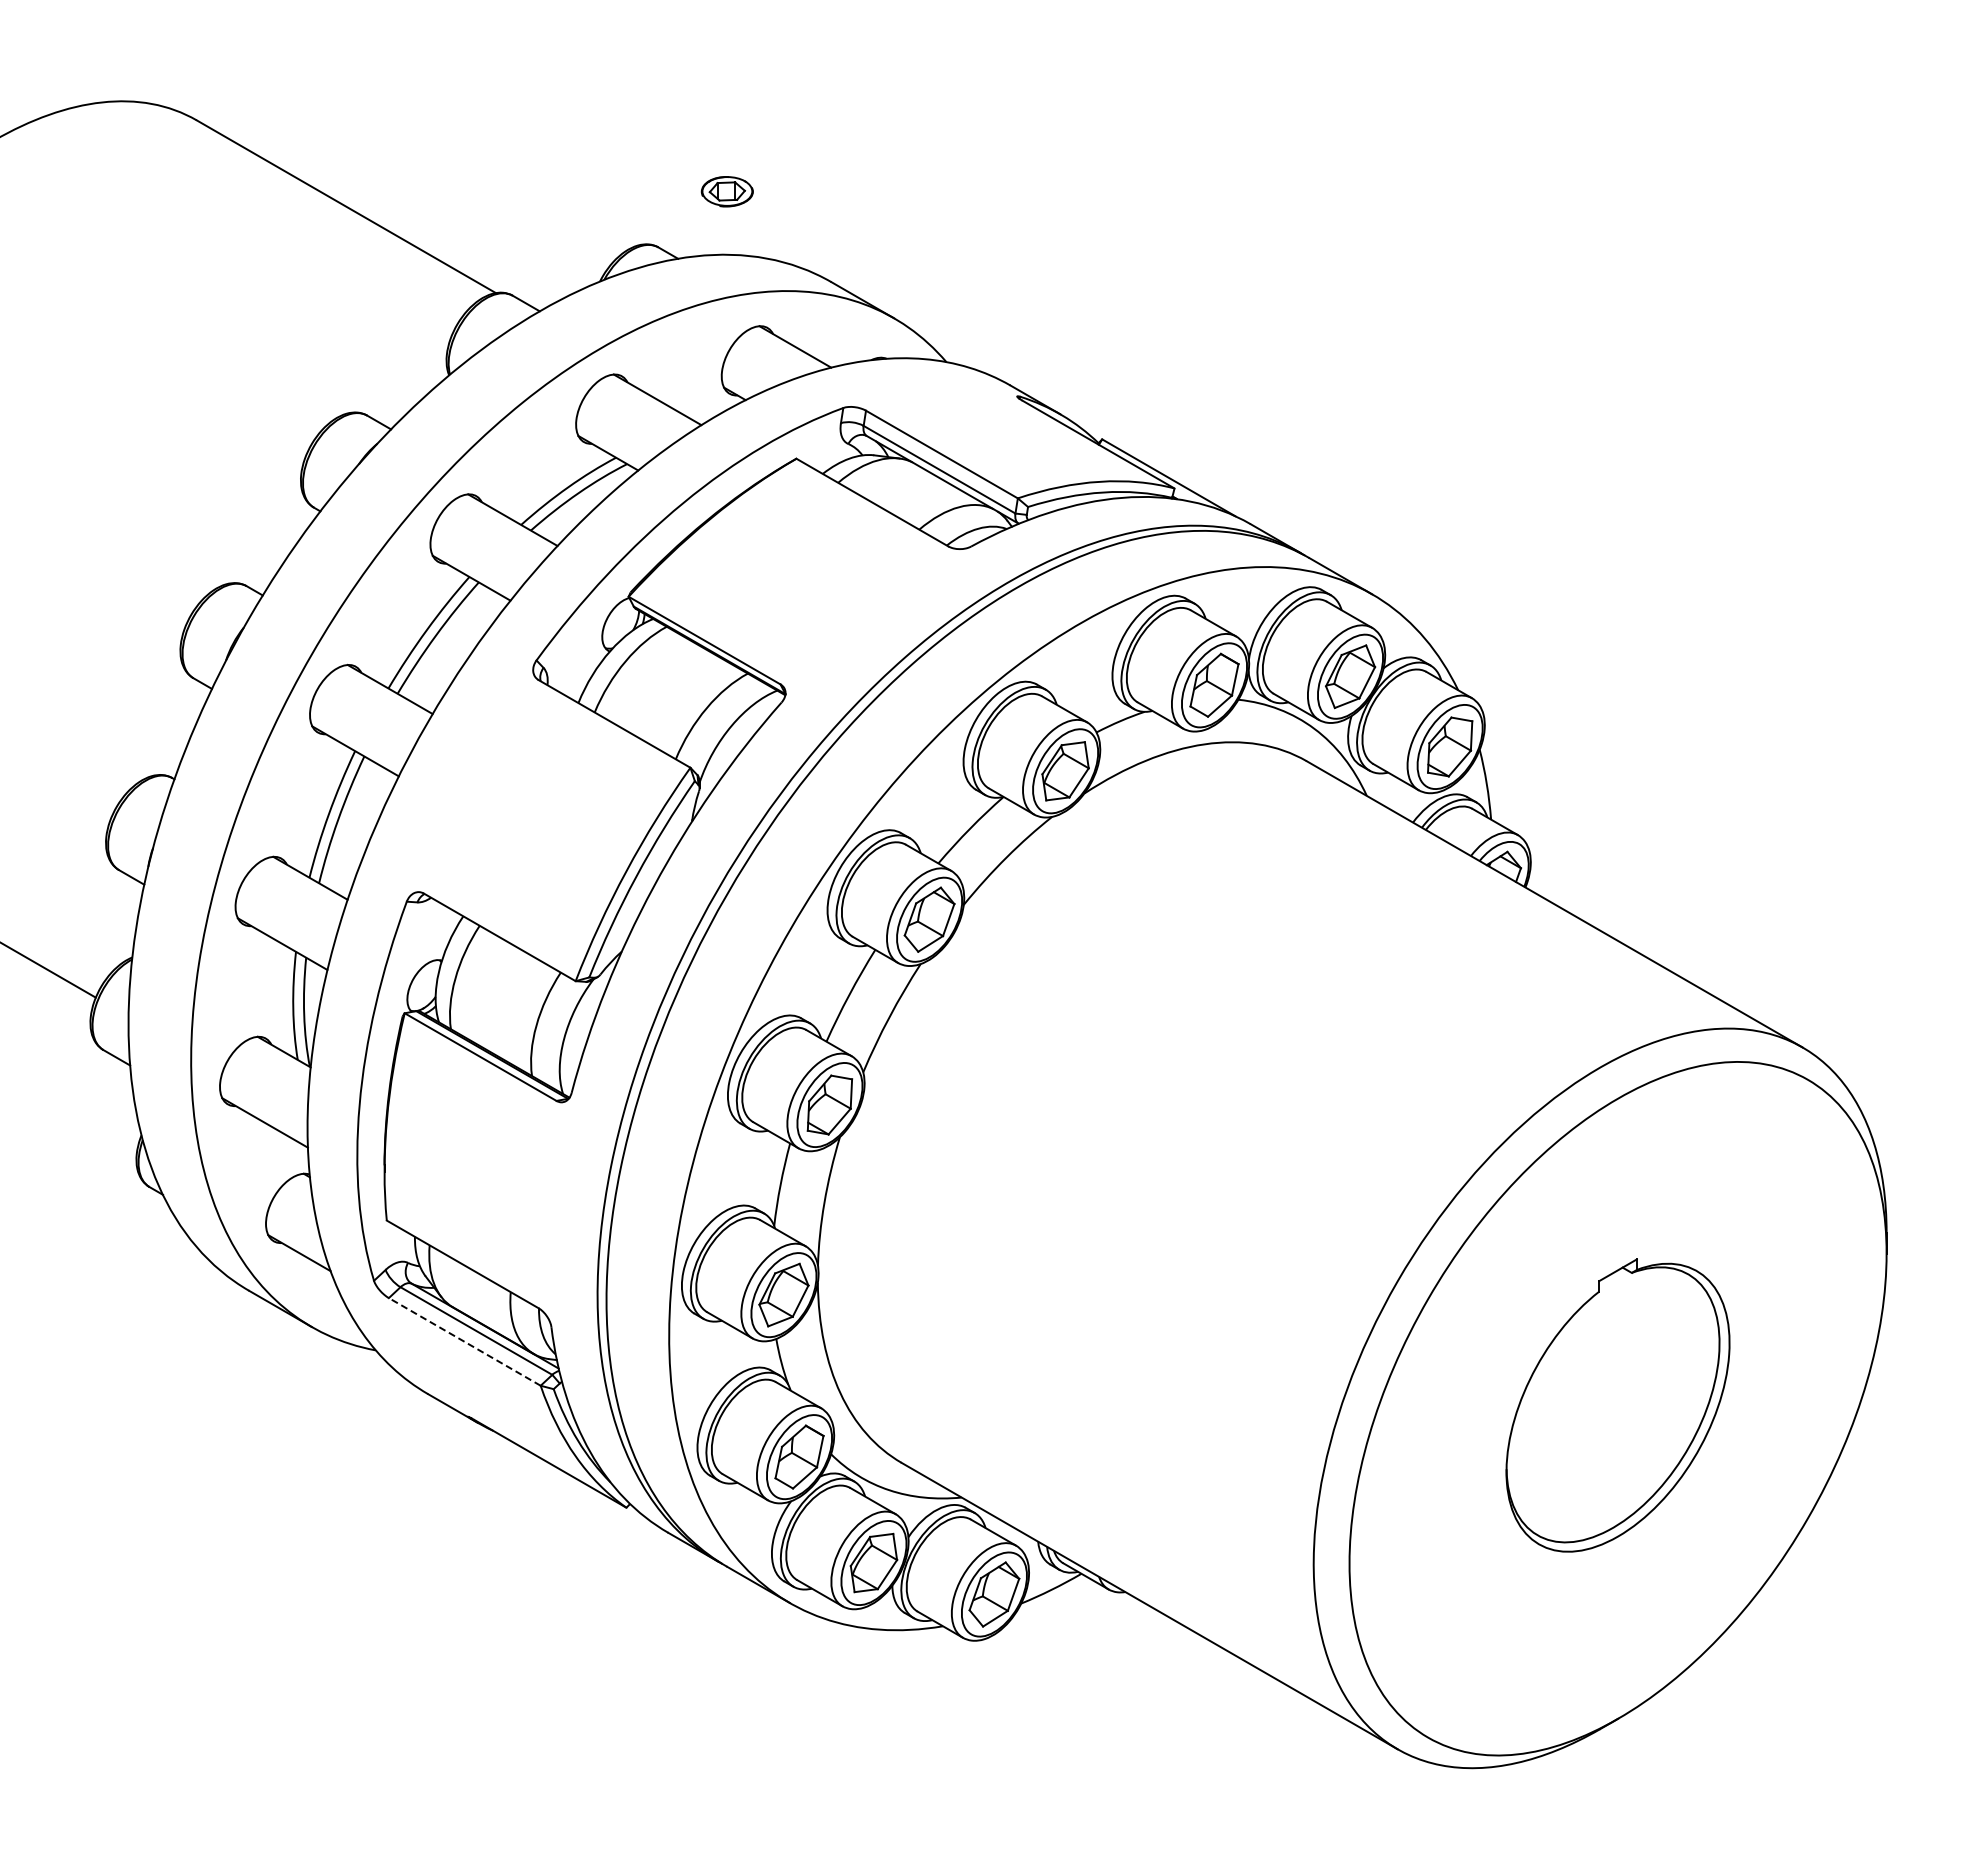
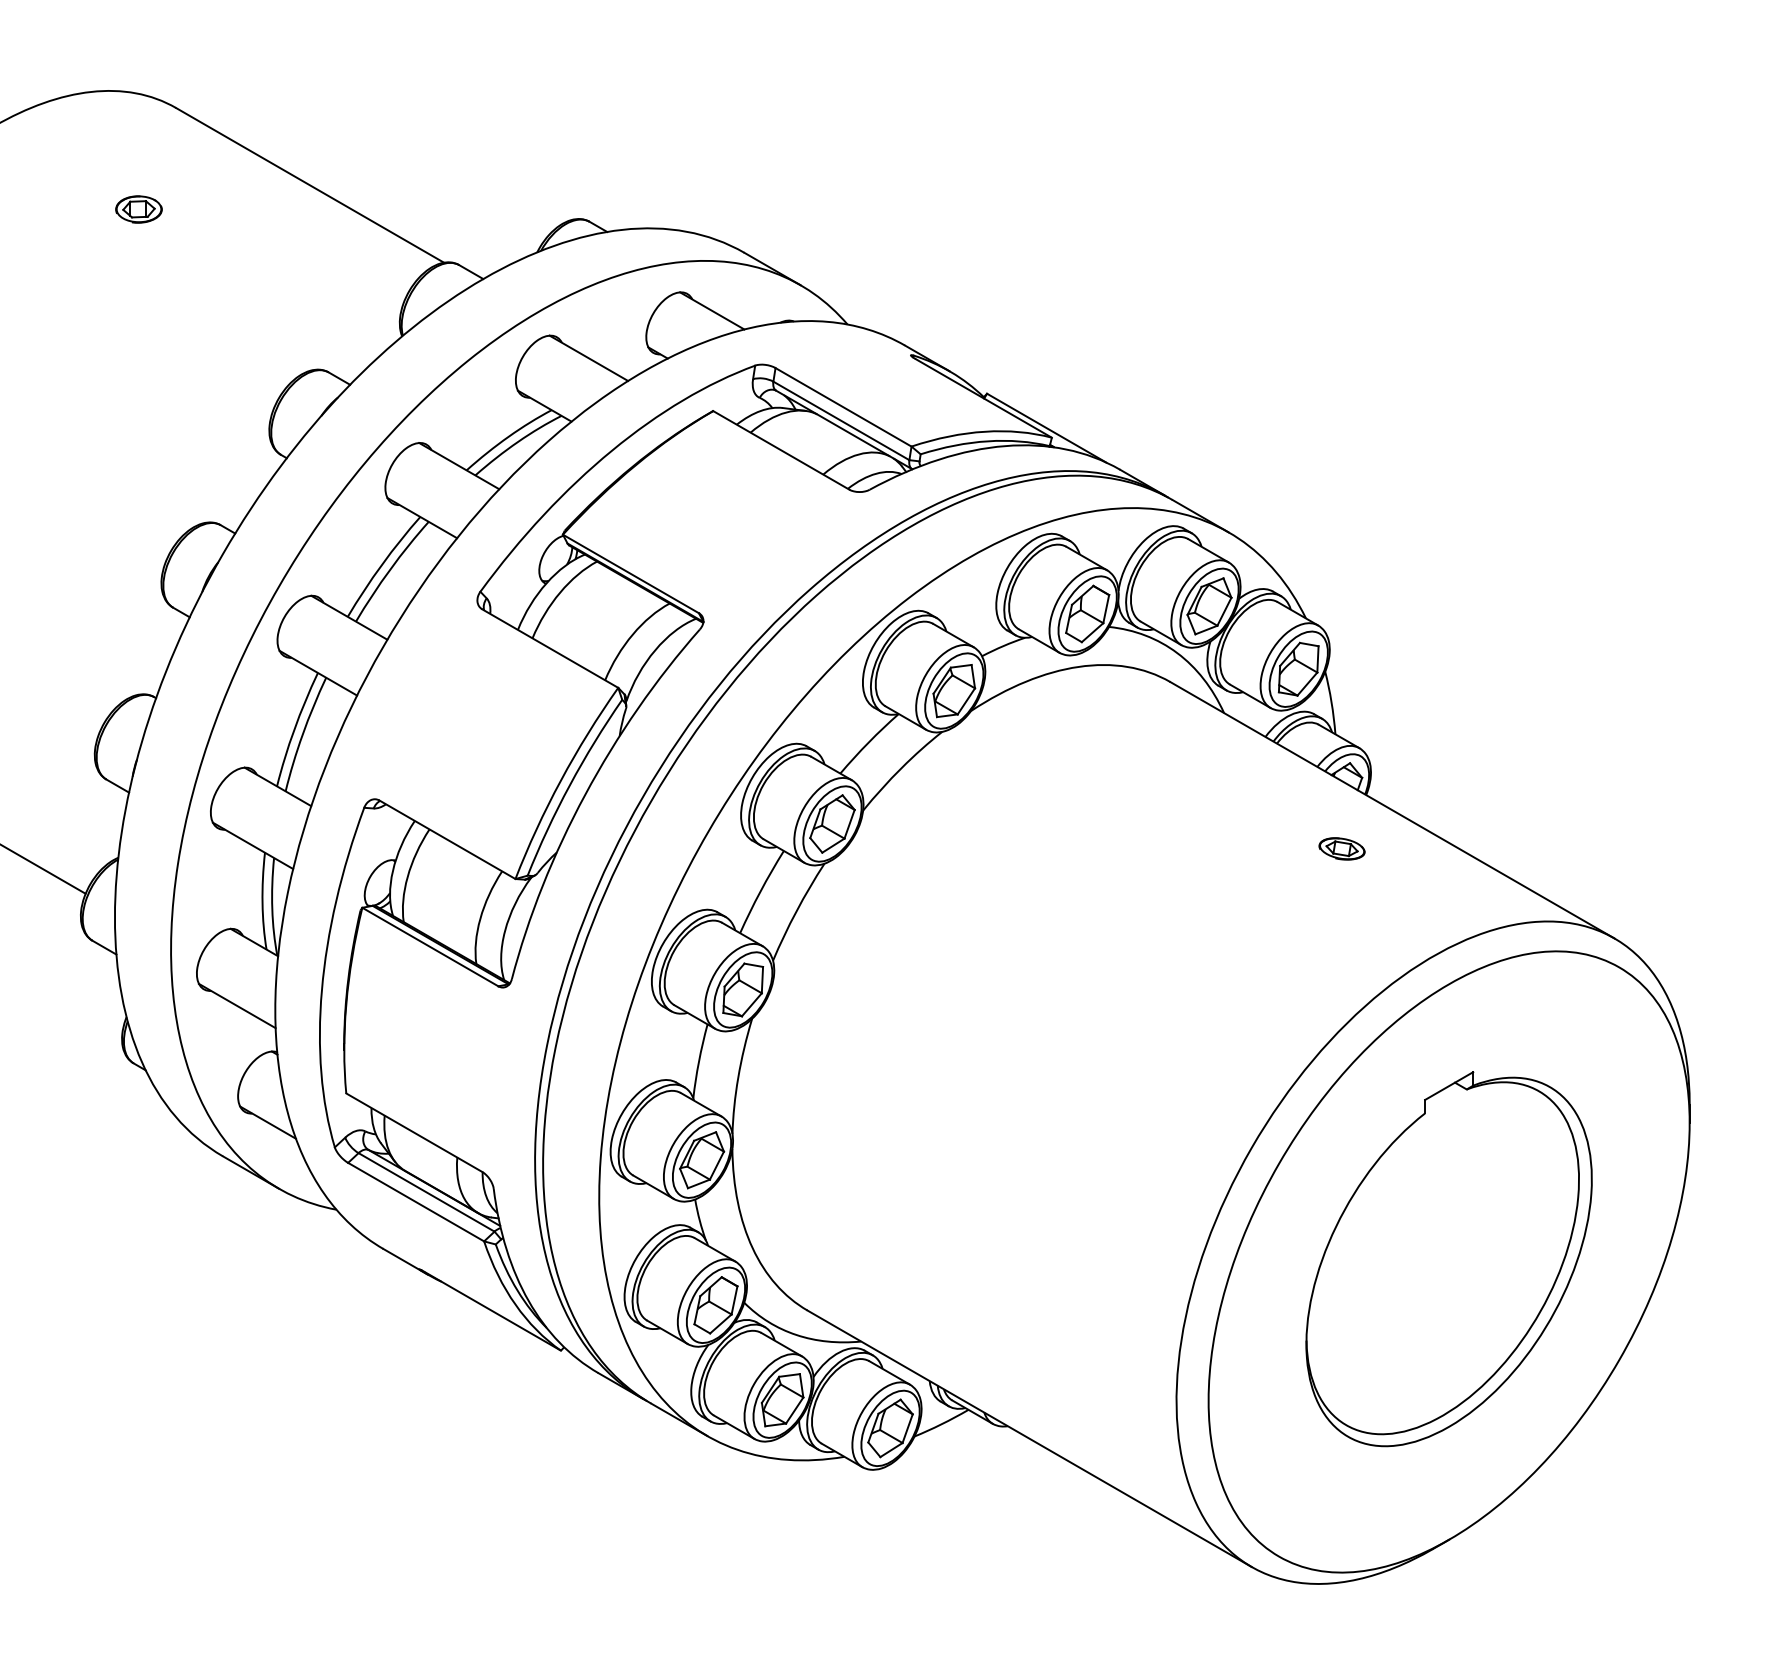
part: (726, 191) -> (138, 209), moved
part: (1498, 947) -> (1342, 848), added
line: (464, 1341) -> (415, 1201), dashed -> solid
part: (1617, 1405) -> (1448, 1259), size x1.43

